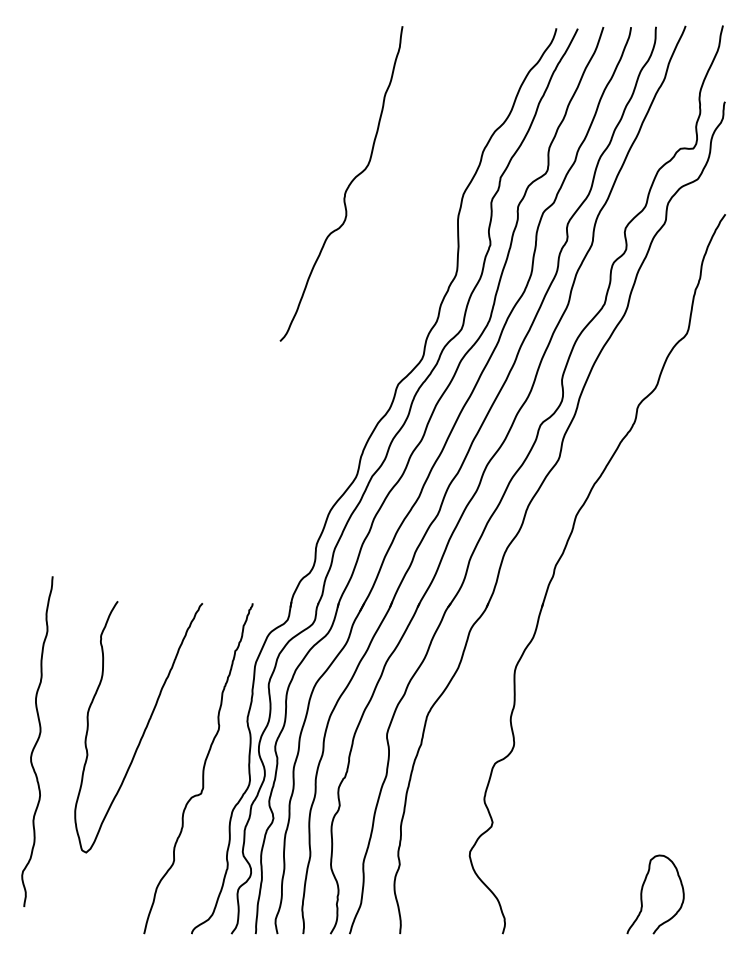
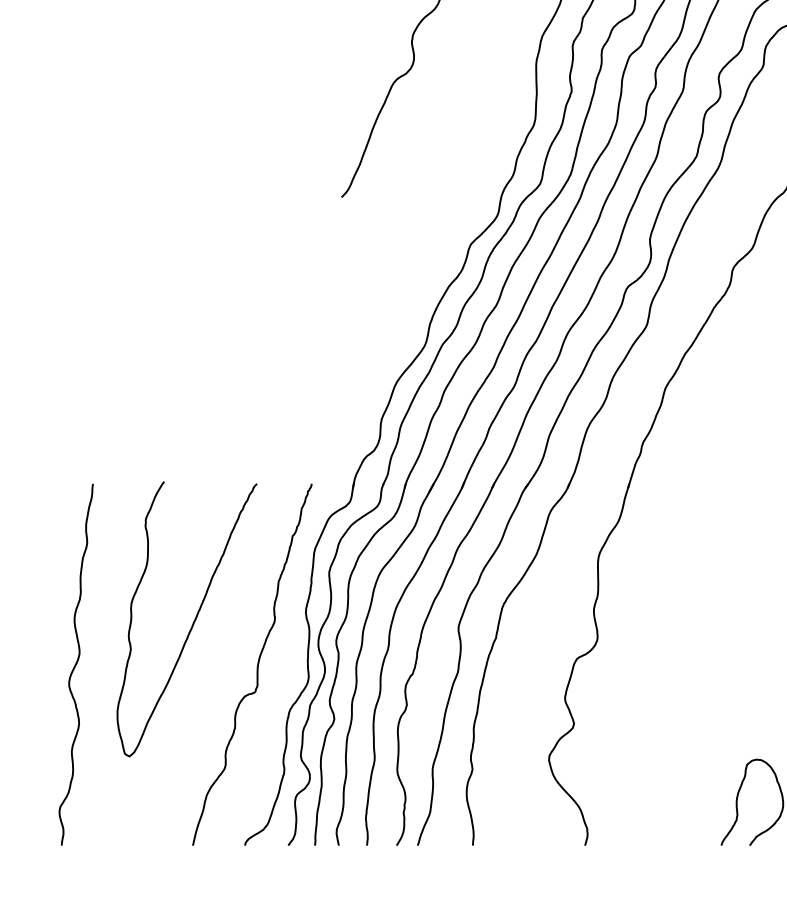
curve: (37, 741) -> (76, 664), moved

